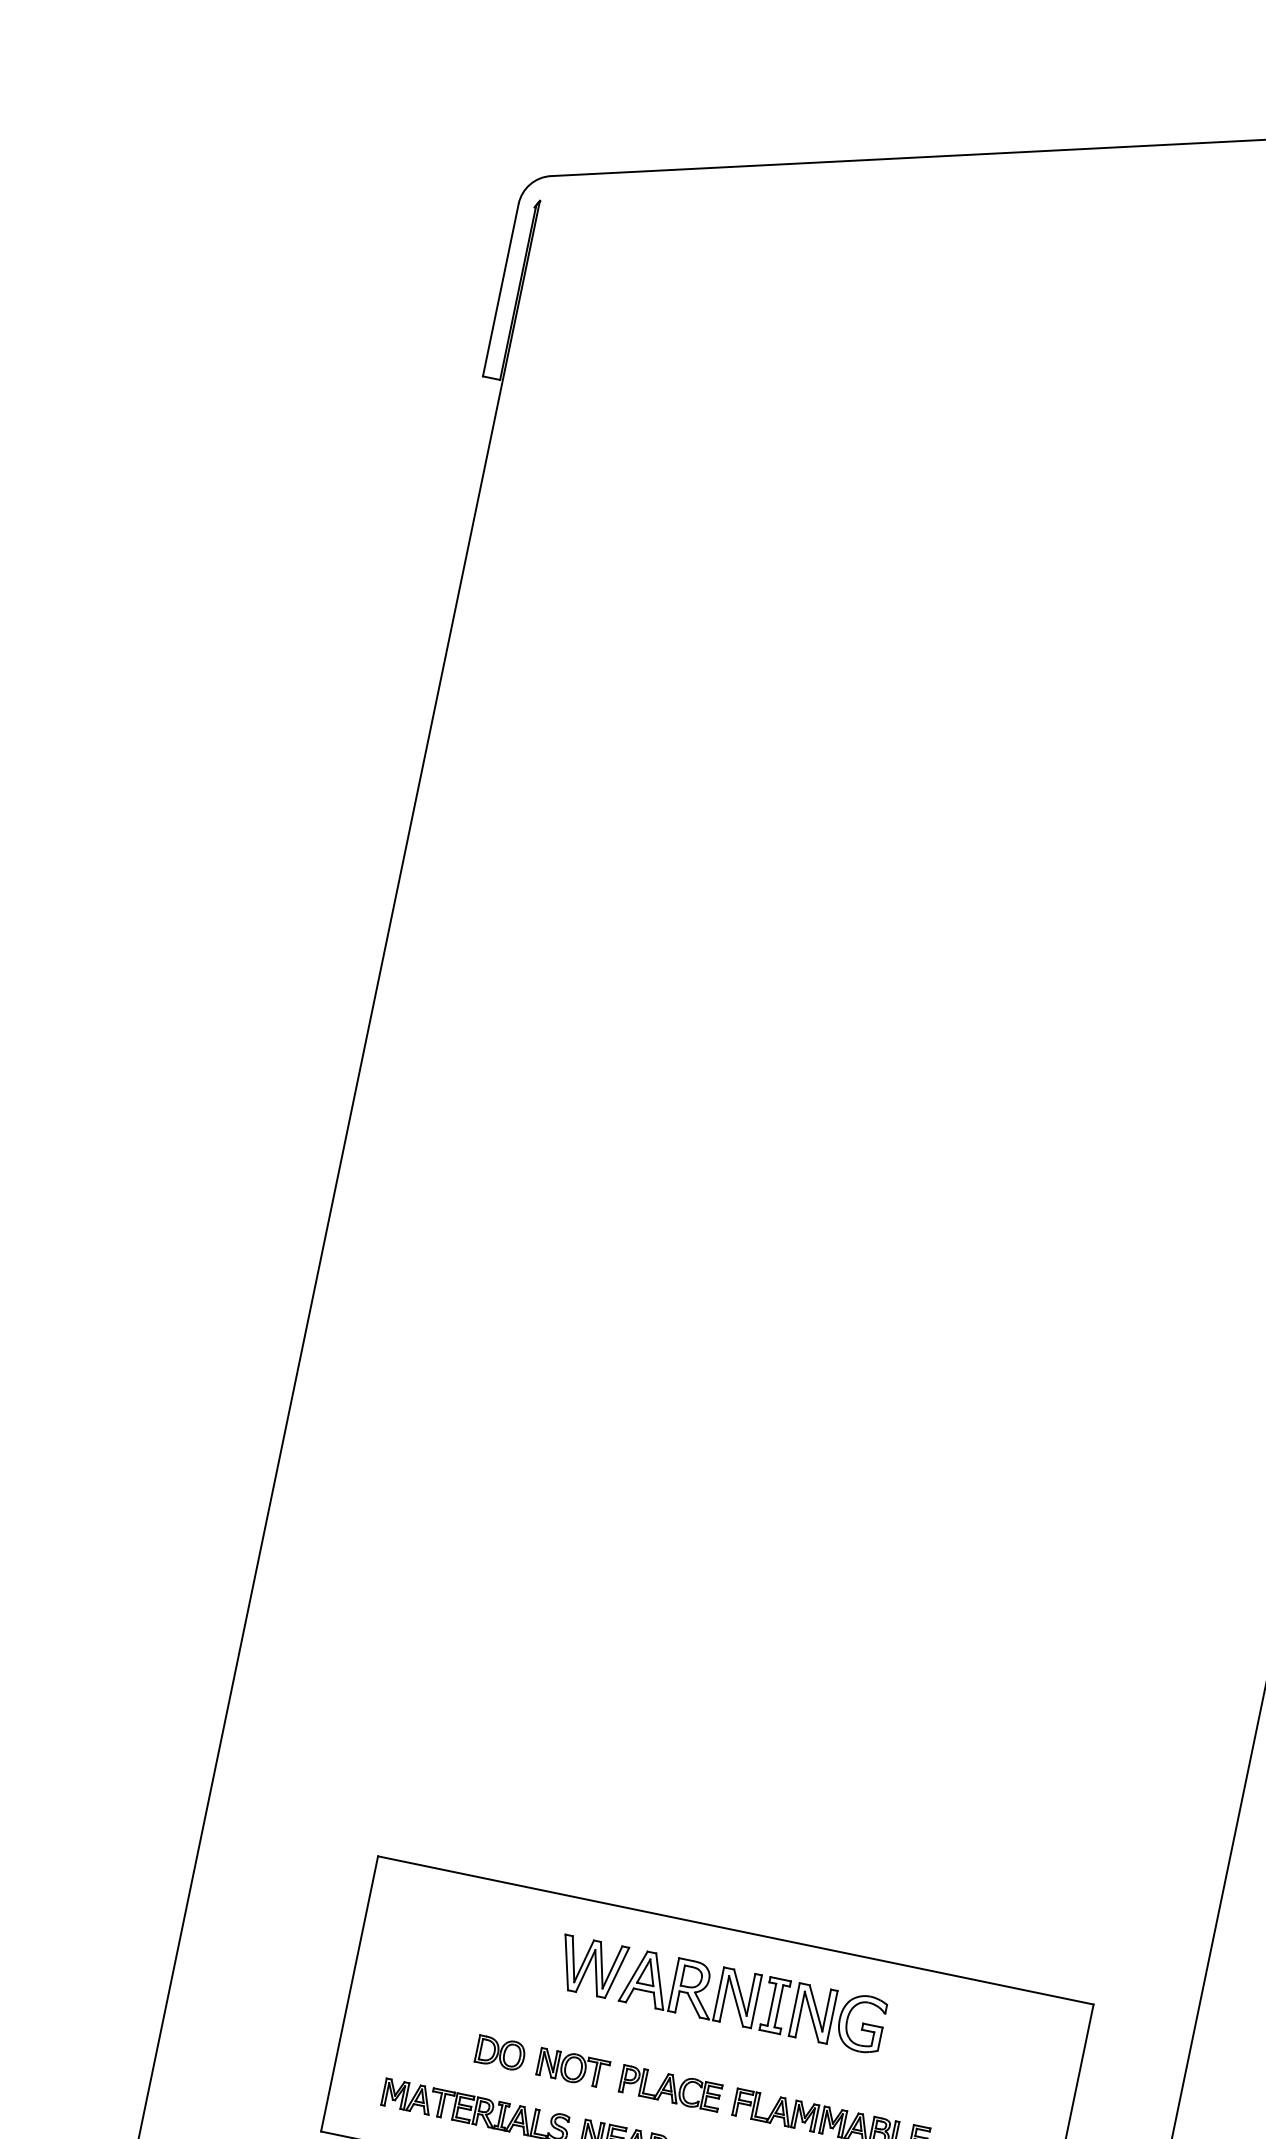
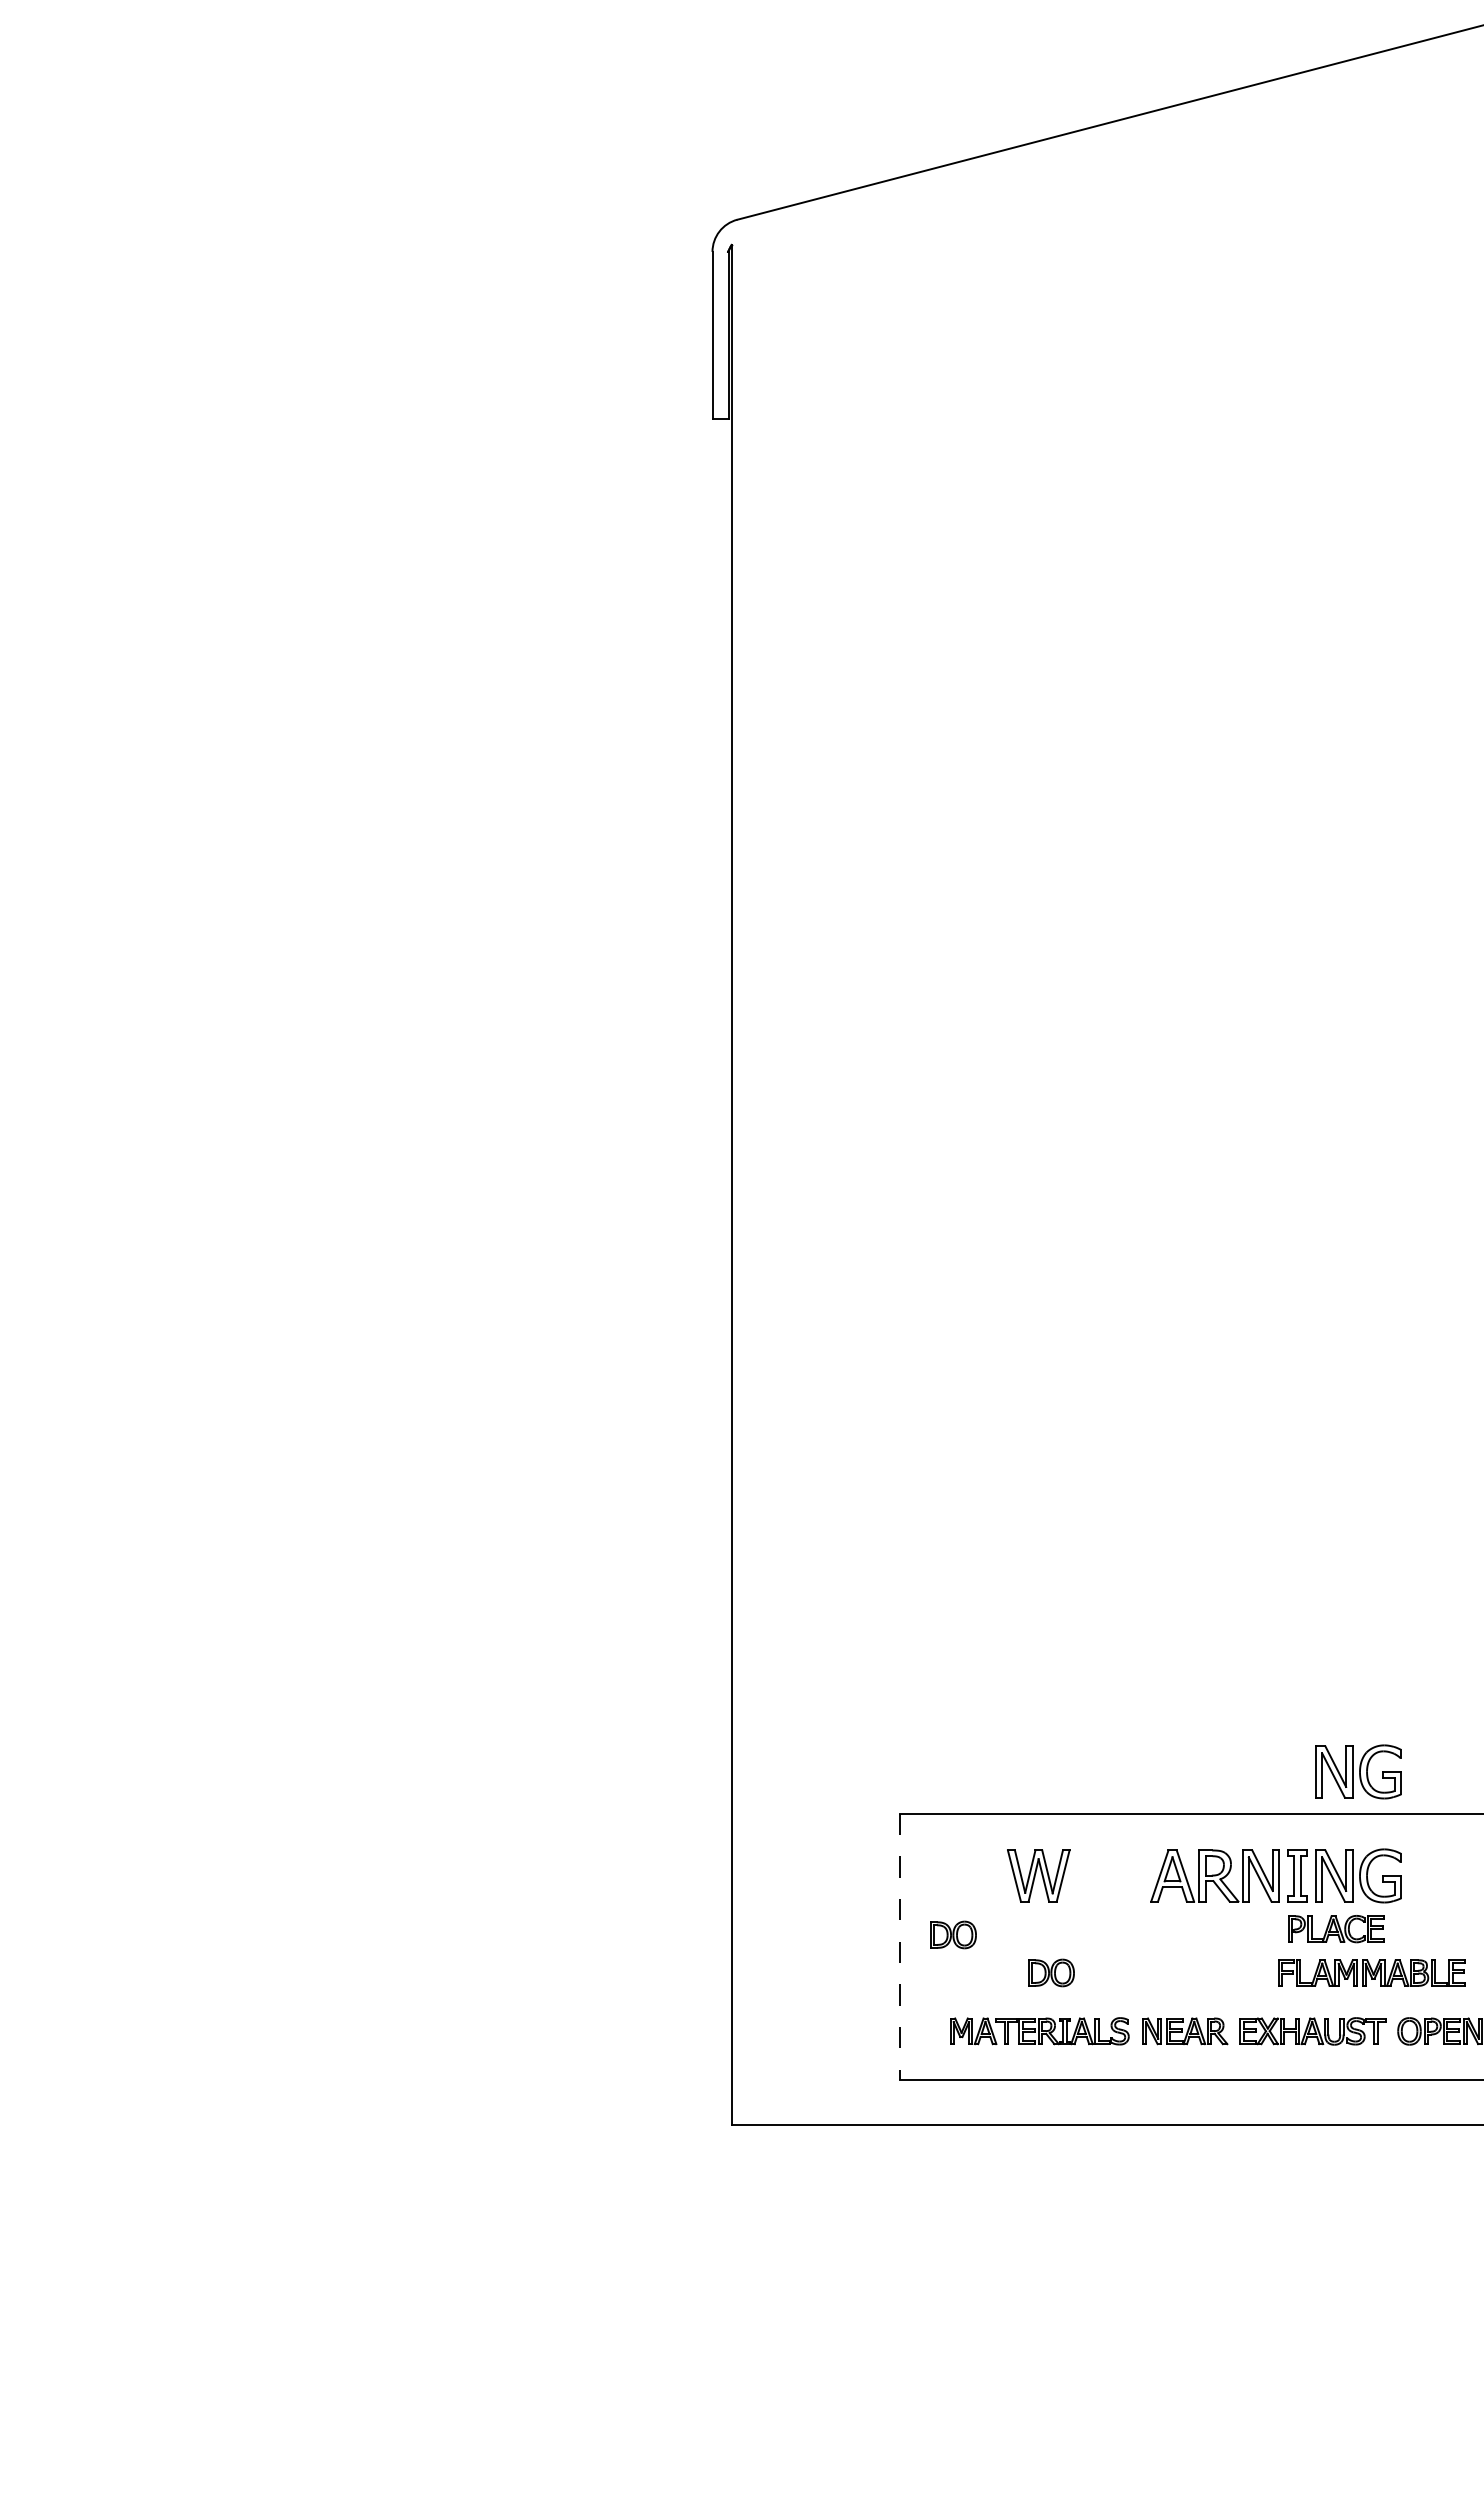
part: (860, 1910) -> (1358, 1771), added
part: (591, 1967) -> (1038, 1875), moved
part: (407, 1992) -> (953, 1934), added
line: (349, 1994) -> (899, 1947), solid -> dashed
part: (573, 2067) -> (1121, 1972), removed
part: (670, 2088) -> (1336, 1929), moved

